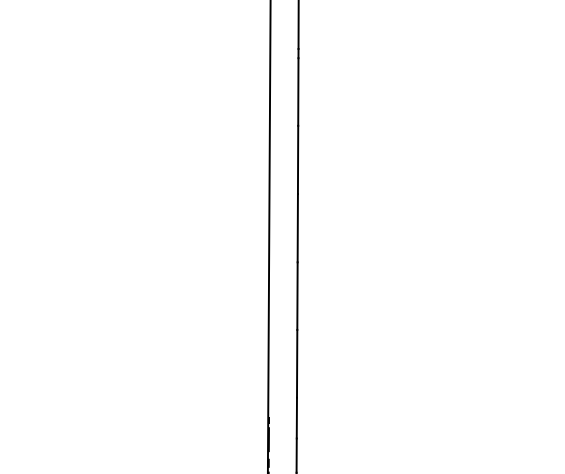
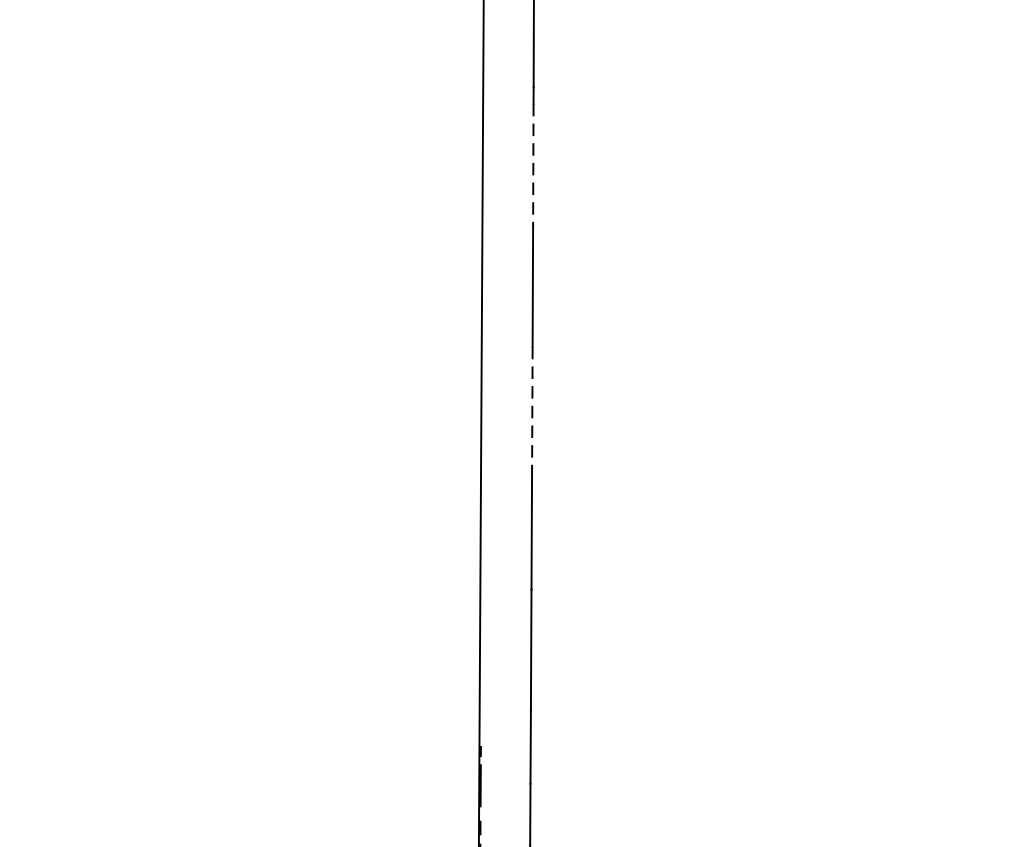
line: (298, 92) -> (533, 165), solid -> dashed
line: (297, 228) -> (531, 408), solid -> dashed

